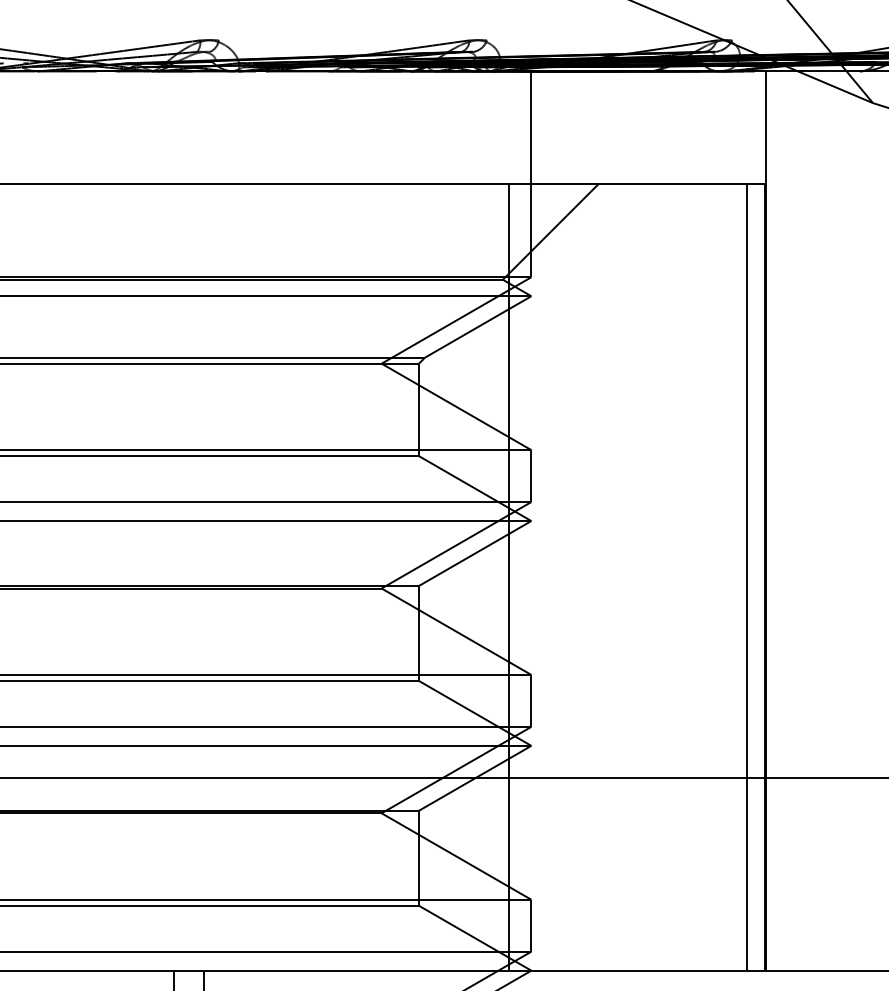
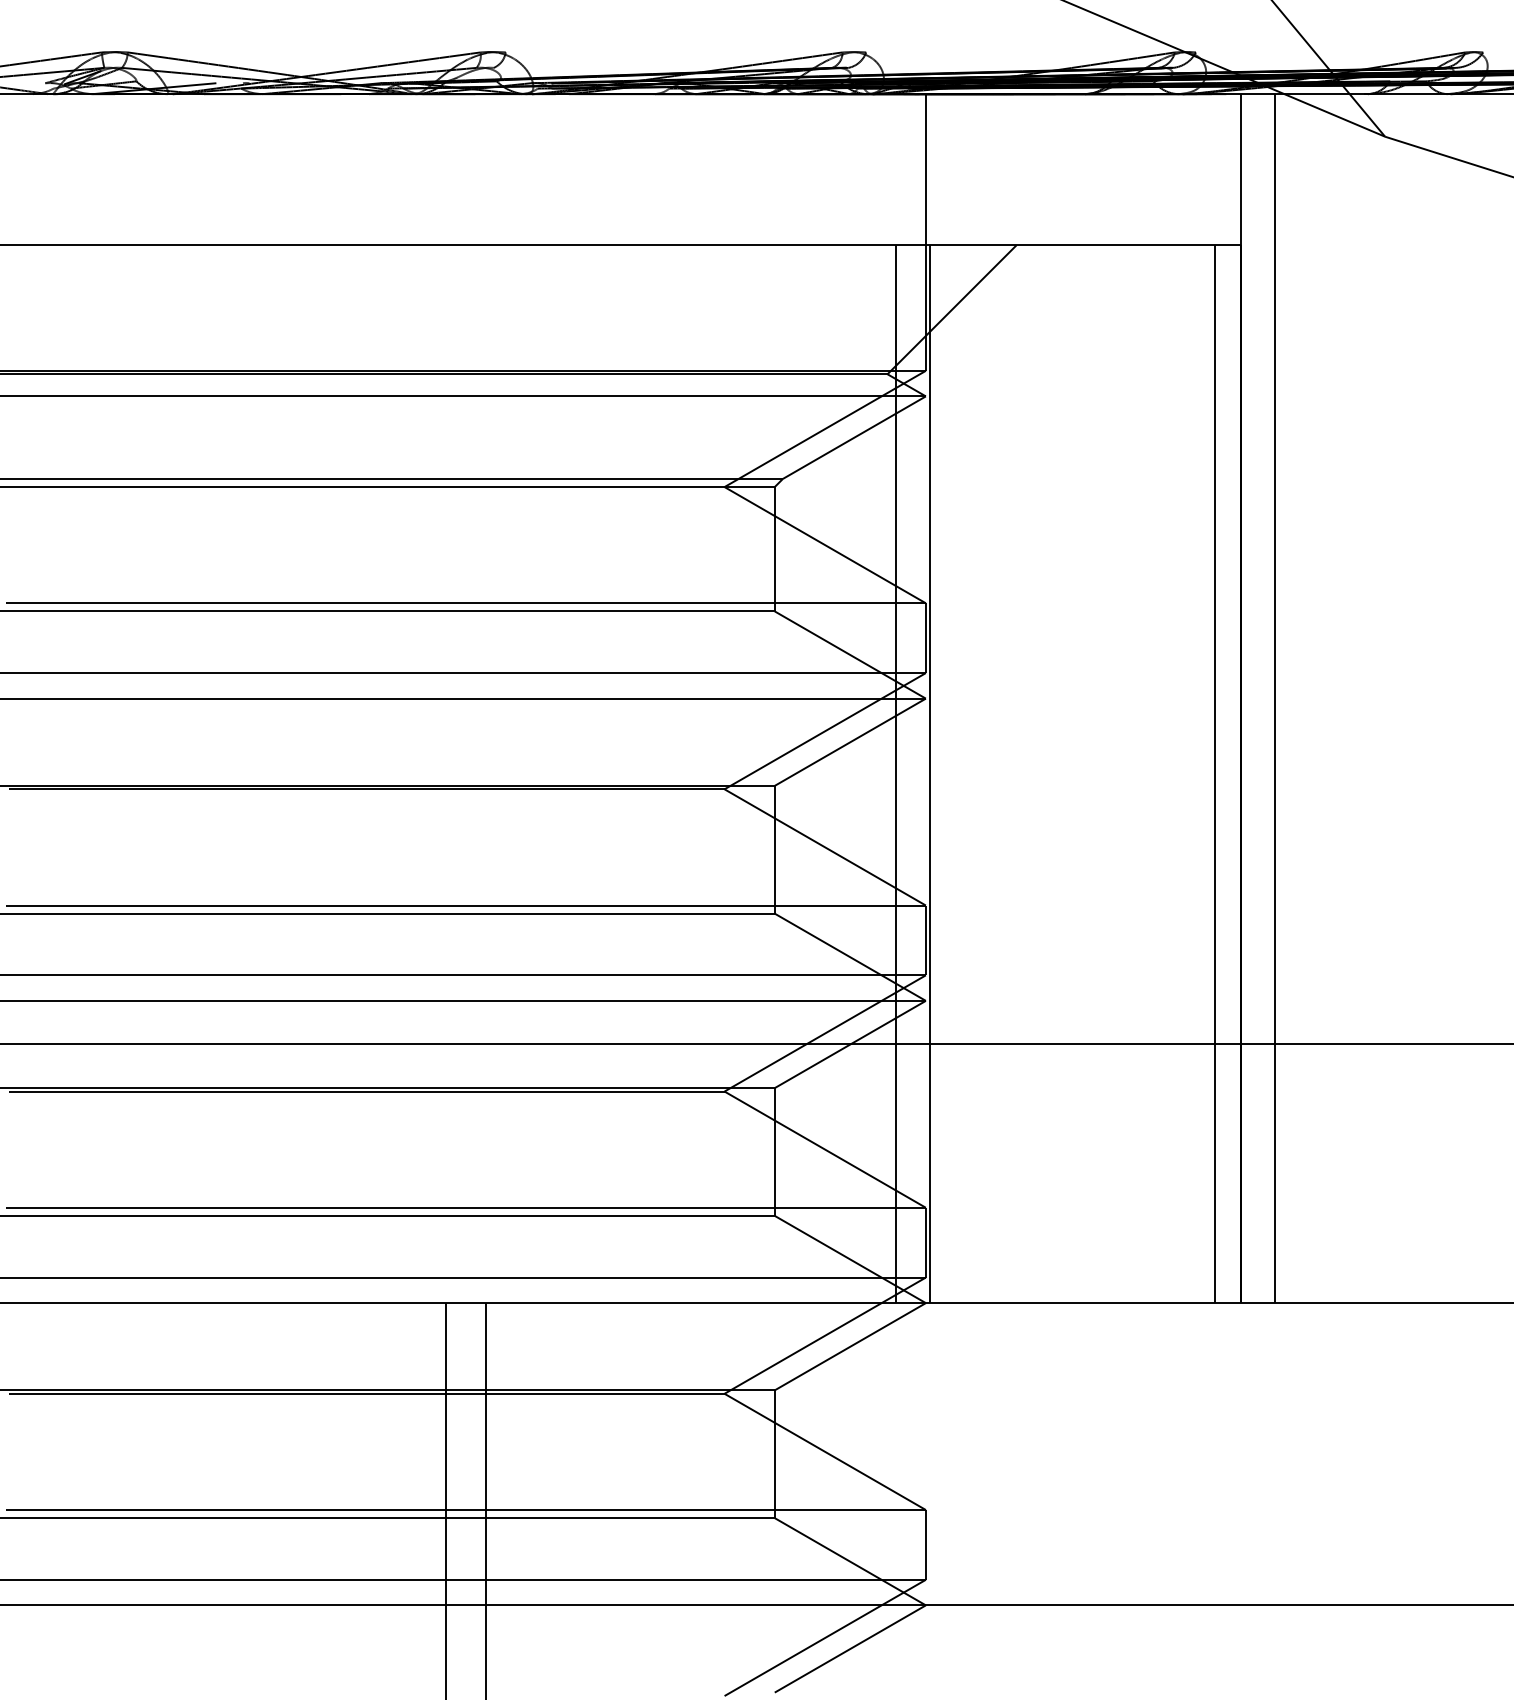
line: (791, 520) -> (1275, 698), added
line: (534, 577) -> (930, 774), added

